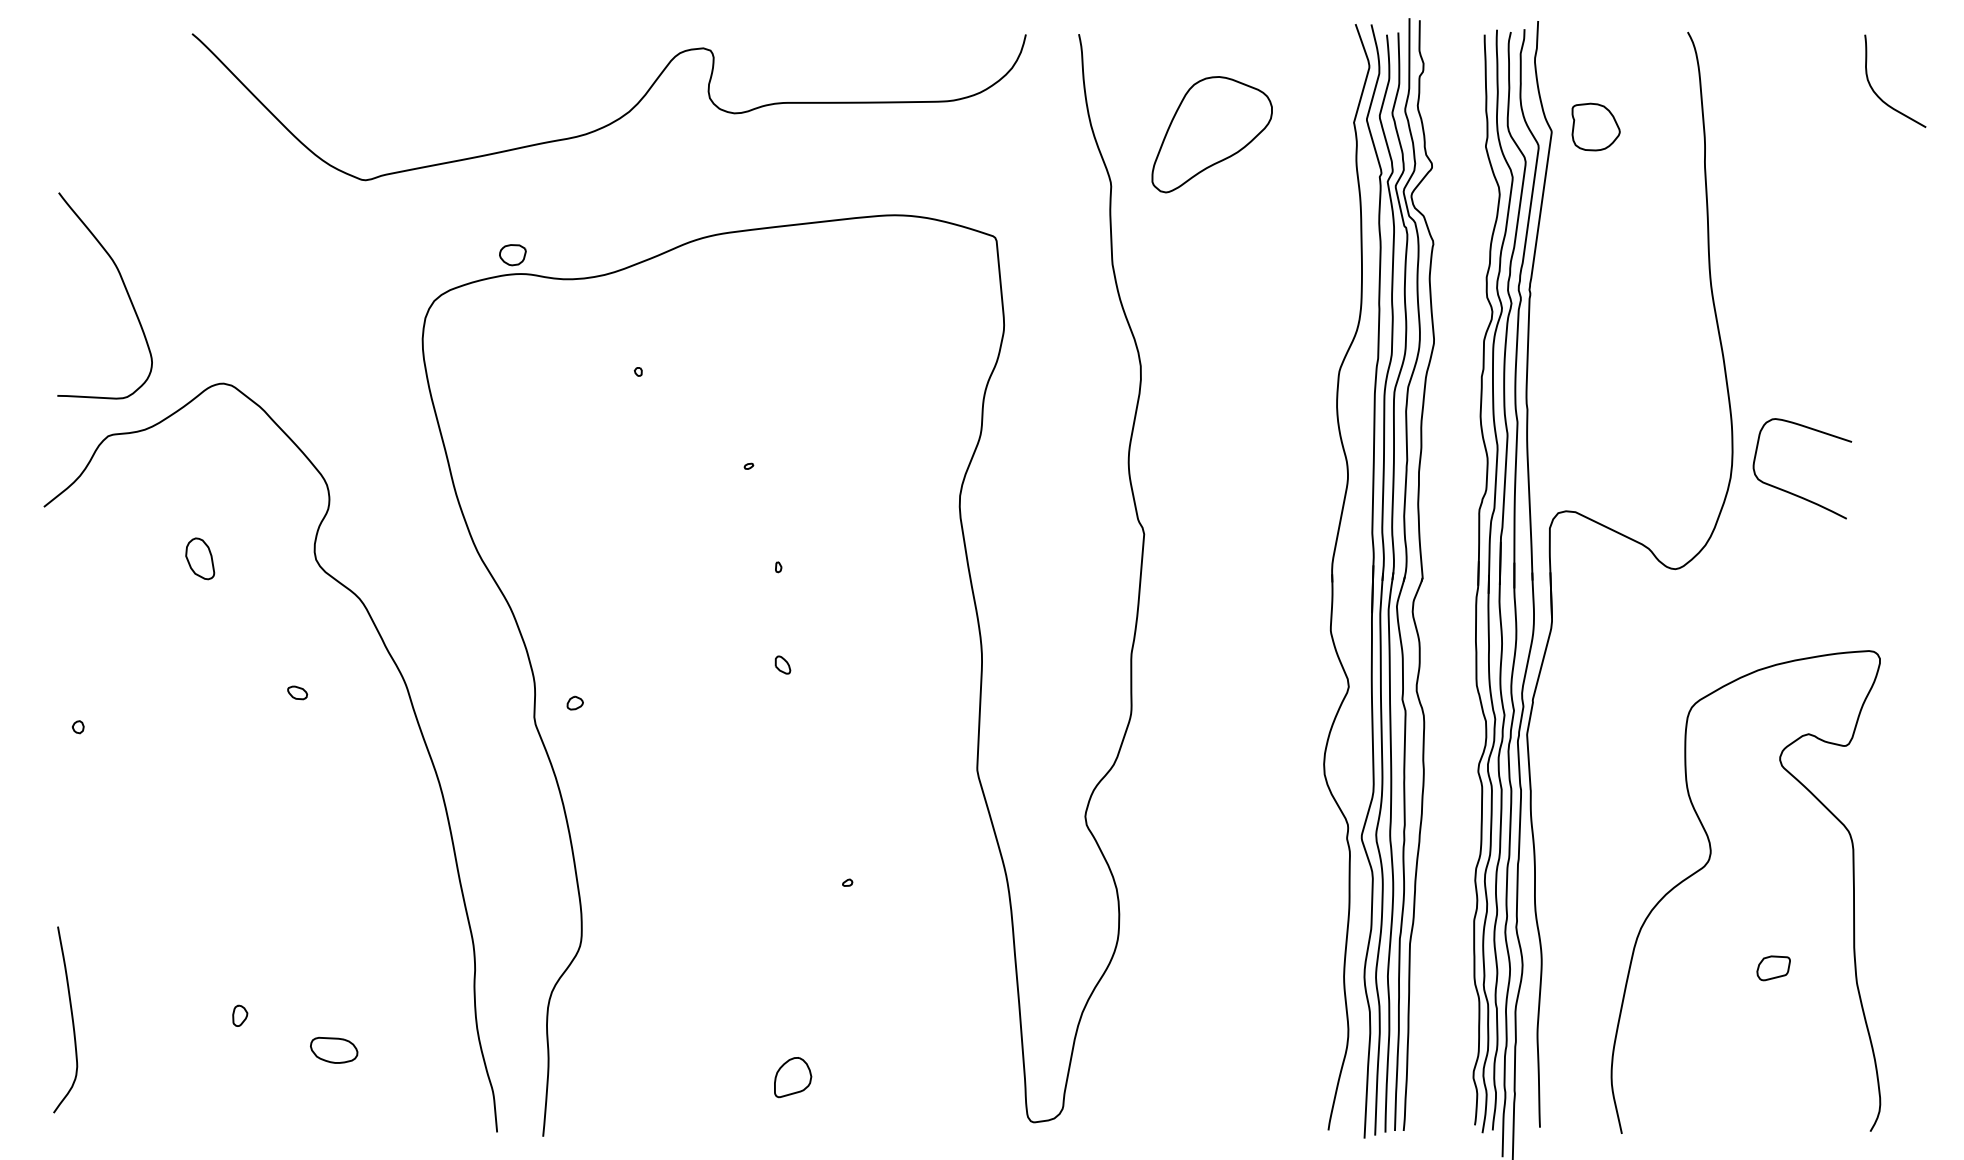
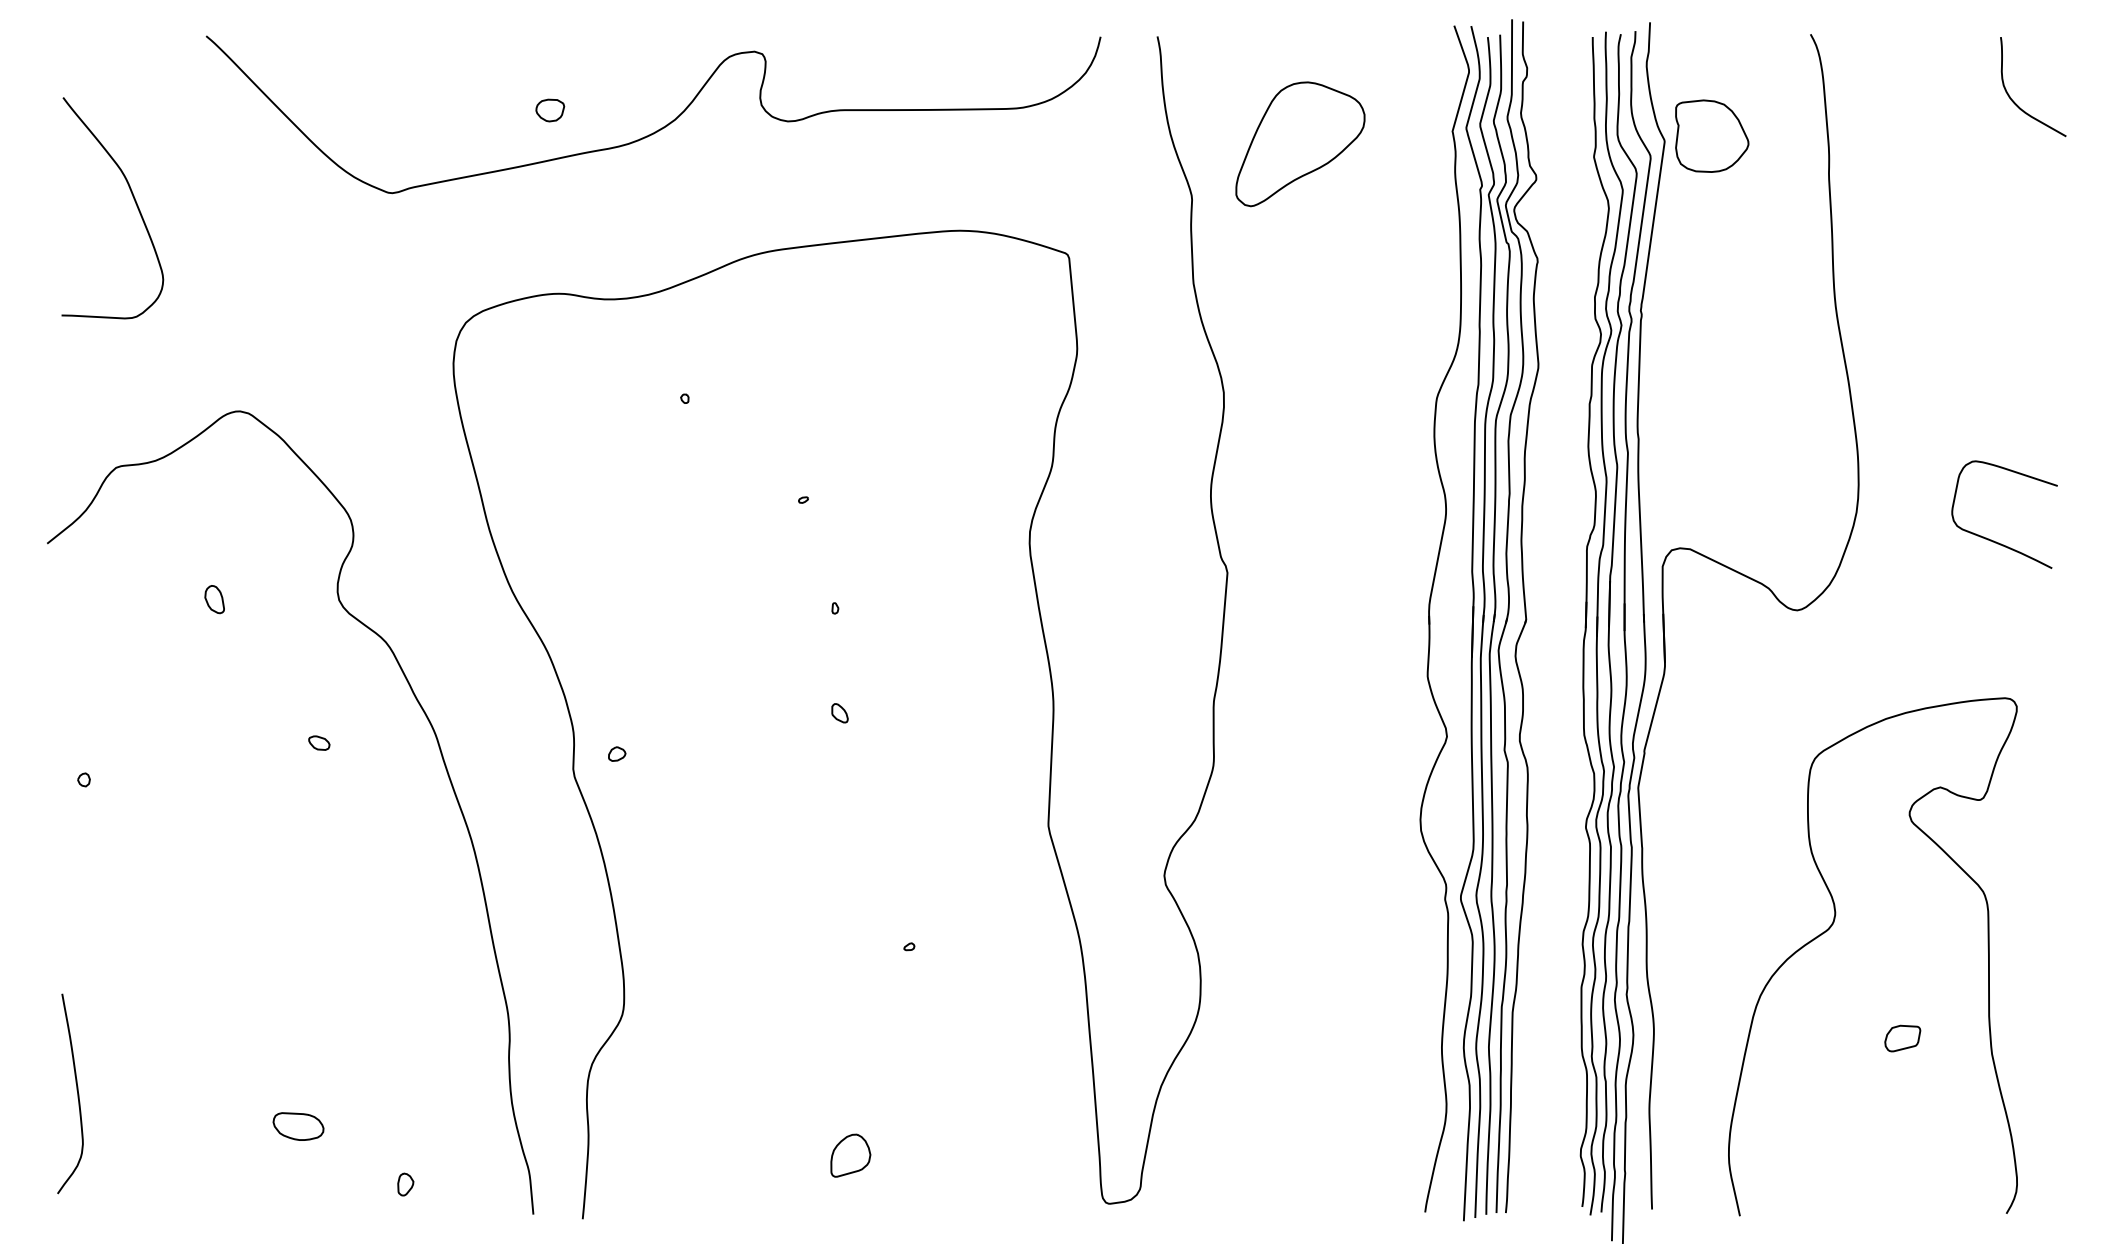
part: (1596, 126) -> (1712, 135), size x1.43
part: (513, 255) -> (550, 110), moved
curve: (124, 287) -> (133, 199), moved
curve: (1794, 493) -> (1996, 541), moved
part: (199, 559) -> (214, 599), size x0.62
part: (239, 1015) -> (405, 1184), moved
part: (334, 1050) -> (298, 1126), moved

